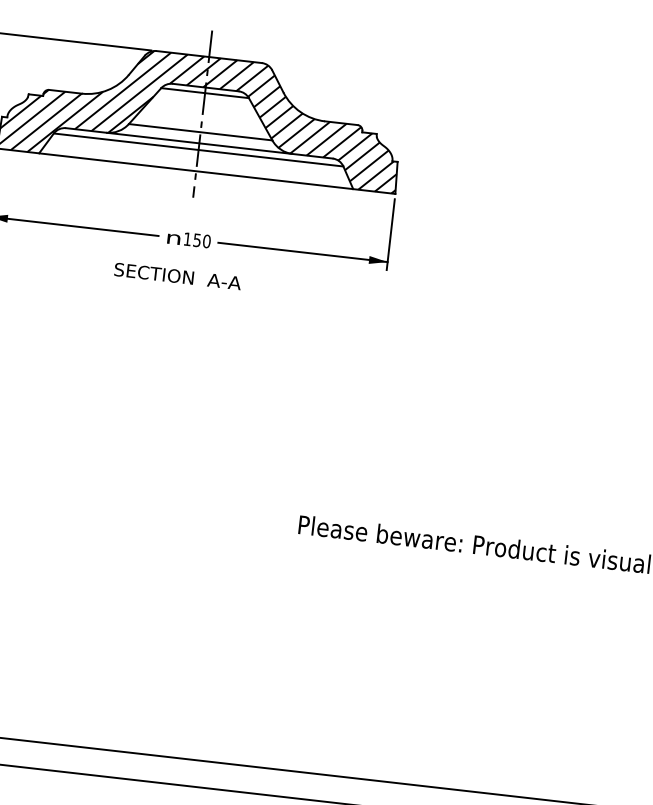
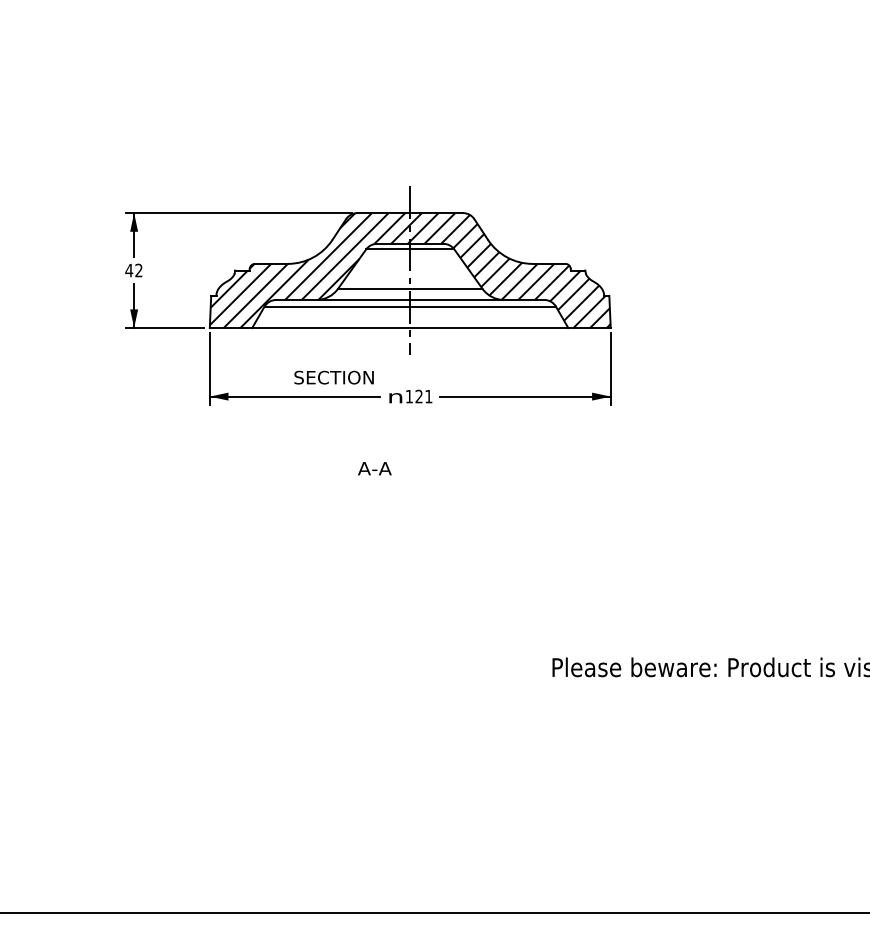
text: (201, 240) -> (423, 396), 150 -> 121
text: (153, 273) -> (333, 377), moved
text: (224, 281) -> (374, 468), moved

